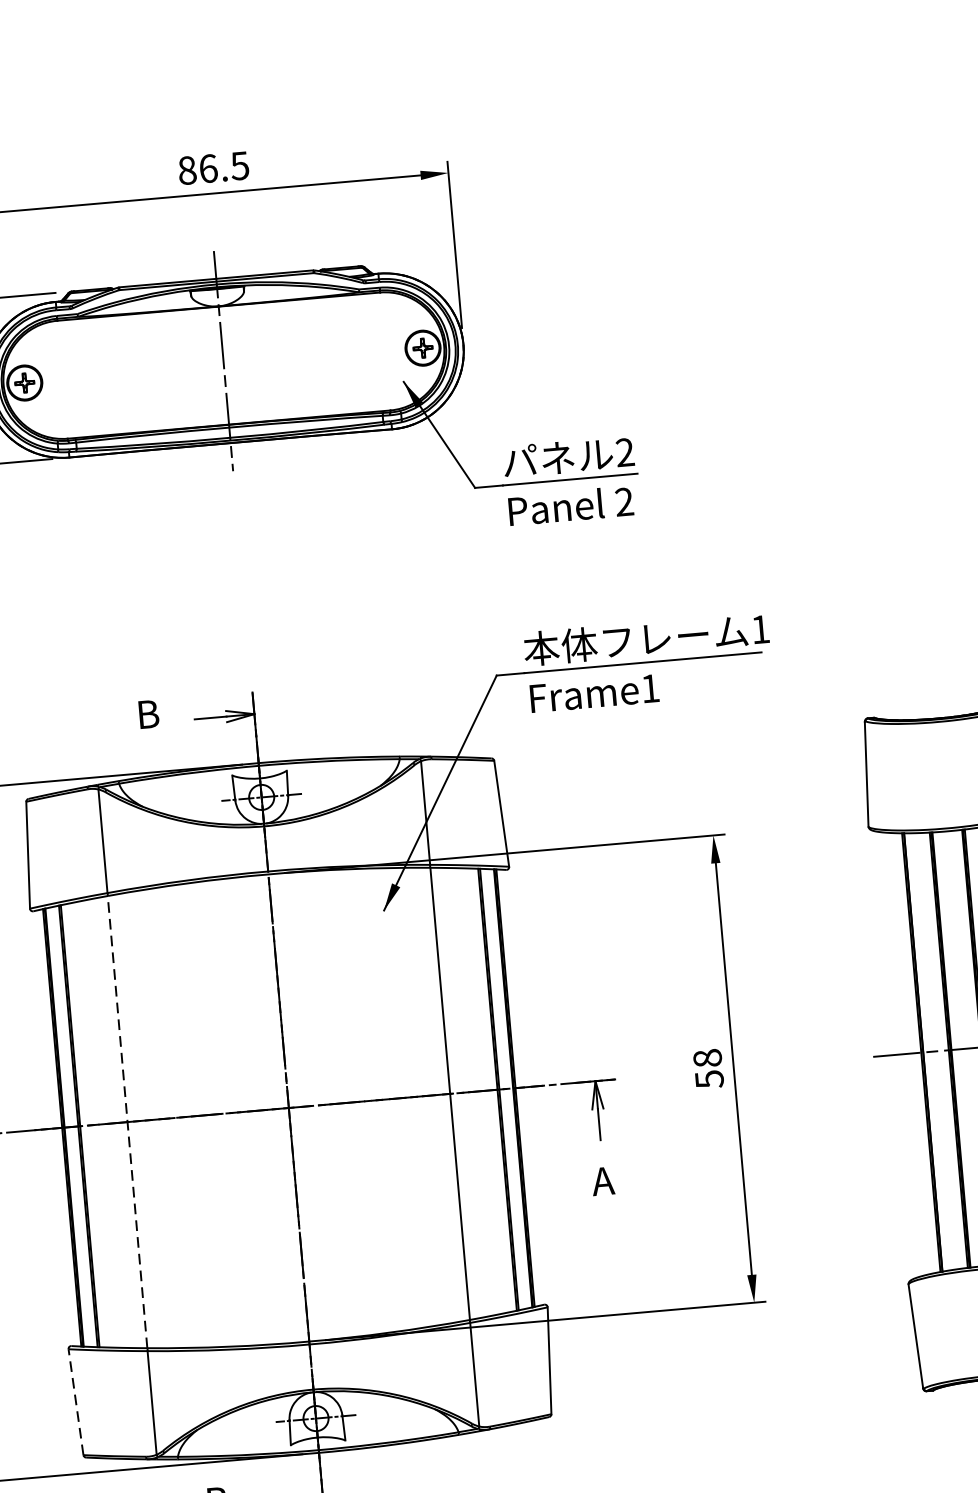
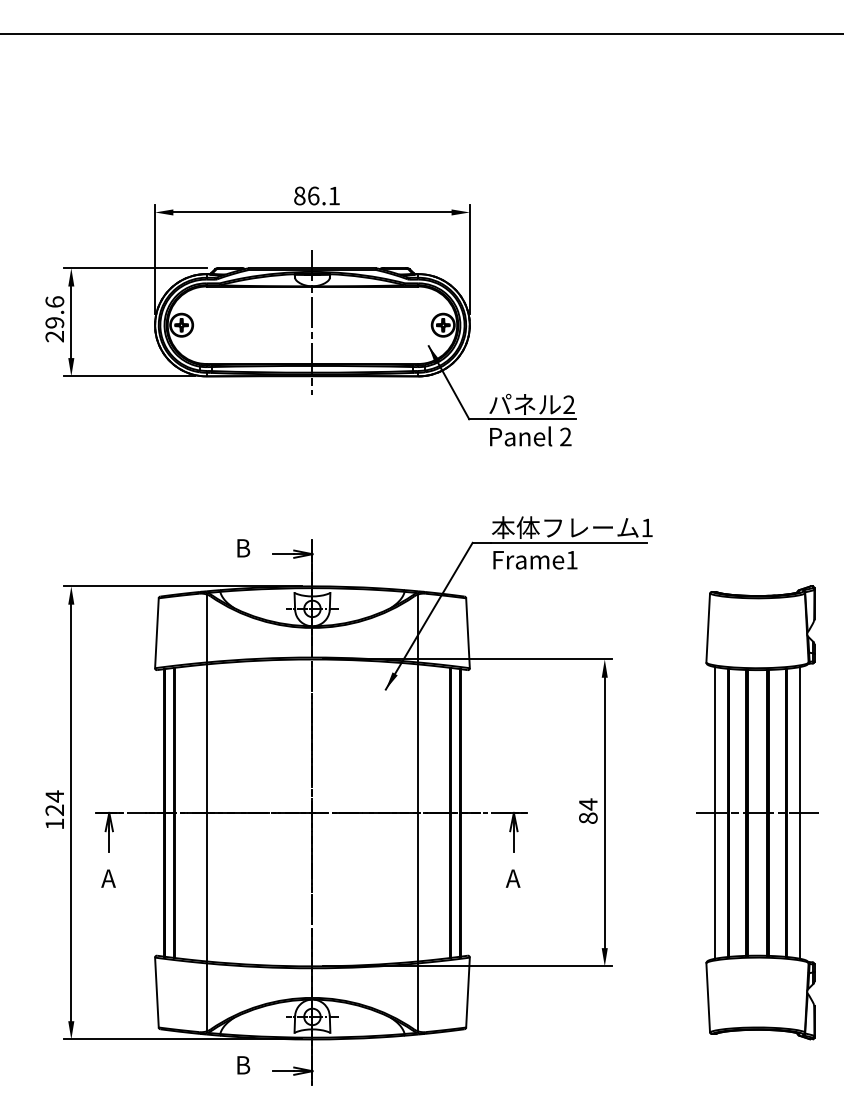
text: (238, 165) -> (333, 195), 86.5 -> 86.1
line: (900, 1053) -> (714, 812), added
text: (708, 1069) -> (588, 811), 58 -> 84
line: (127, 1121) -> (206, 812), dashed -> solid
line: (75, 1402) -> (156, 992), dashed -> solid

